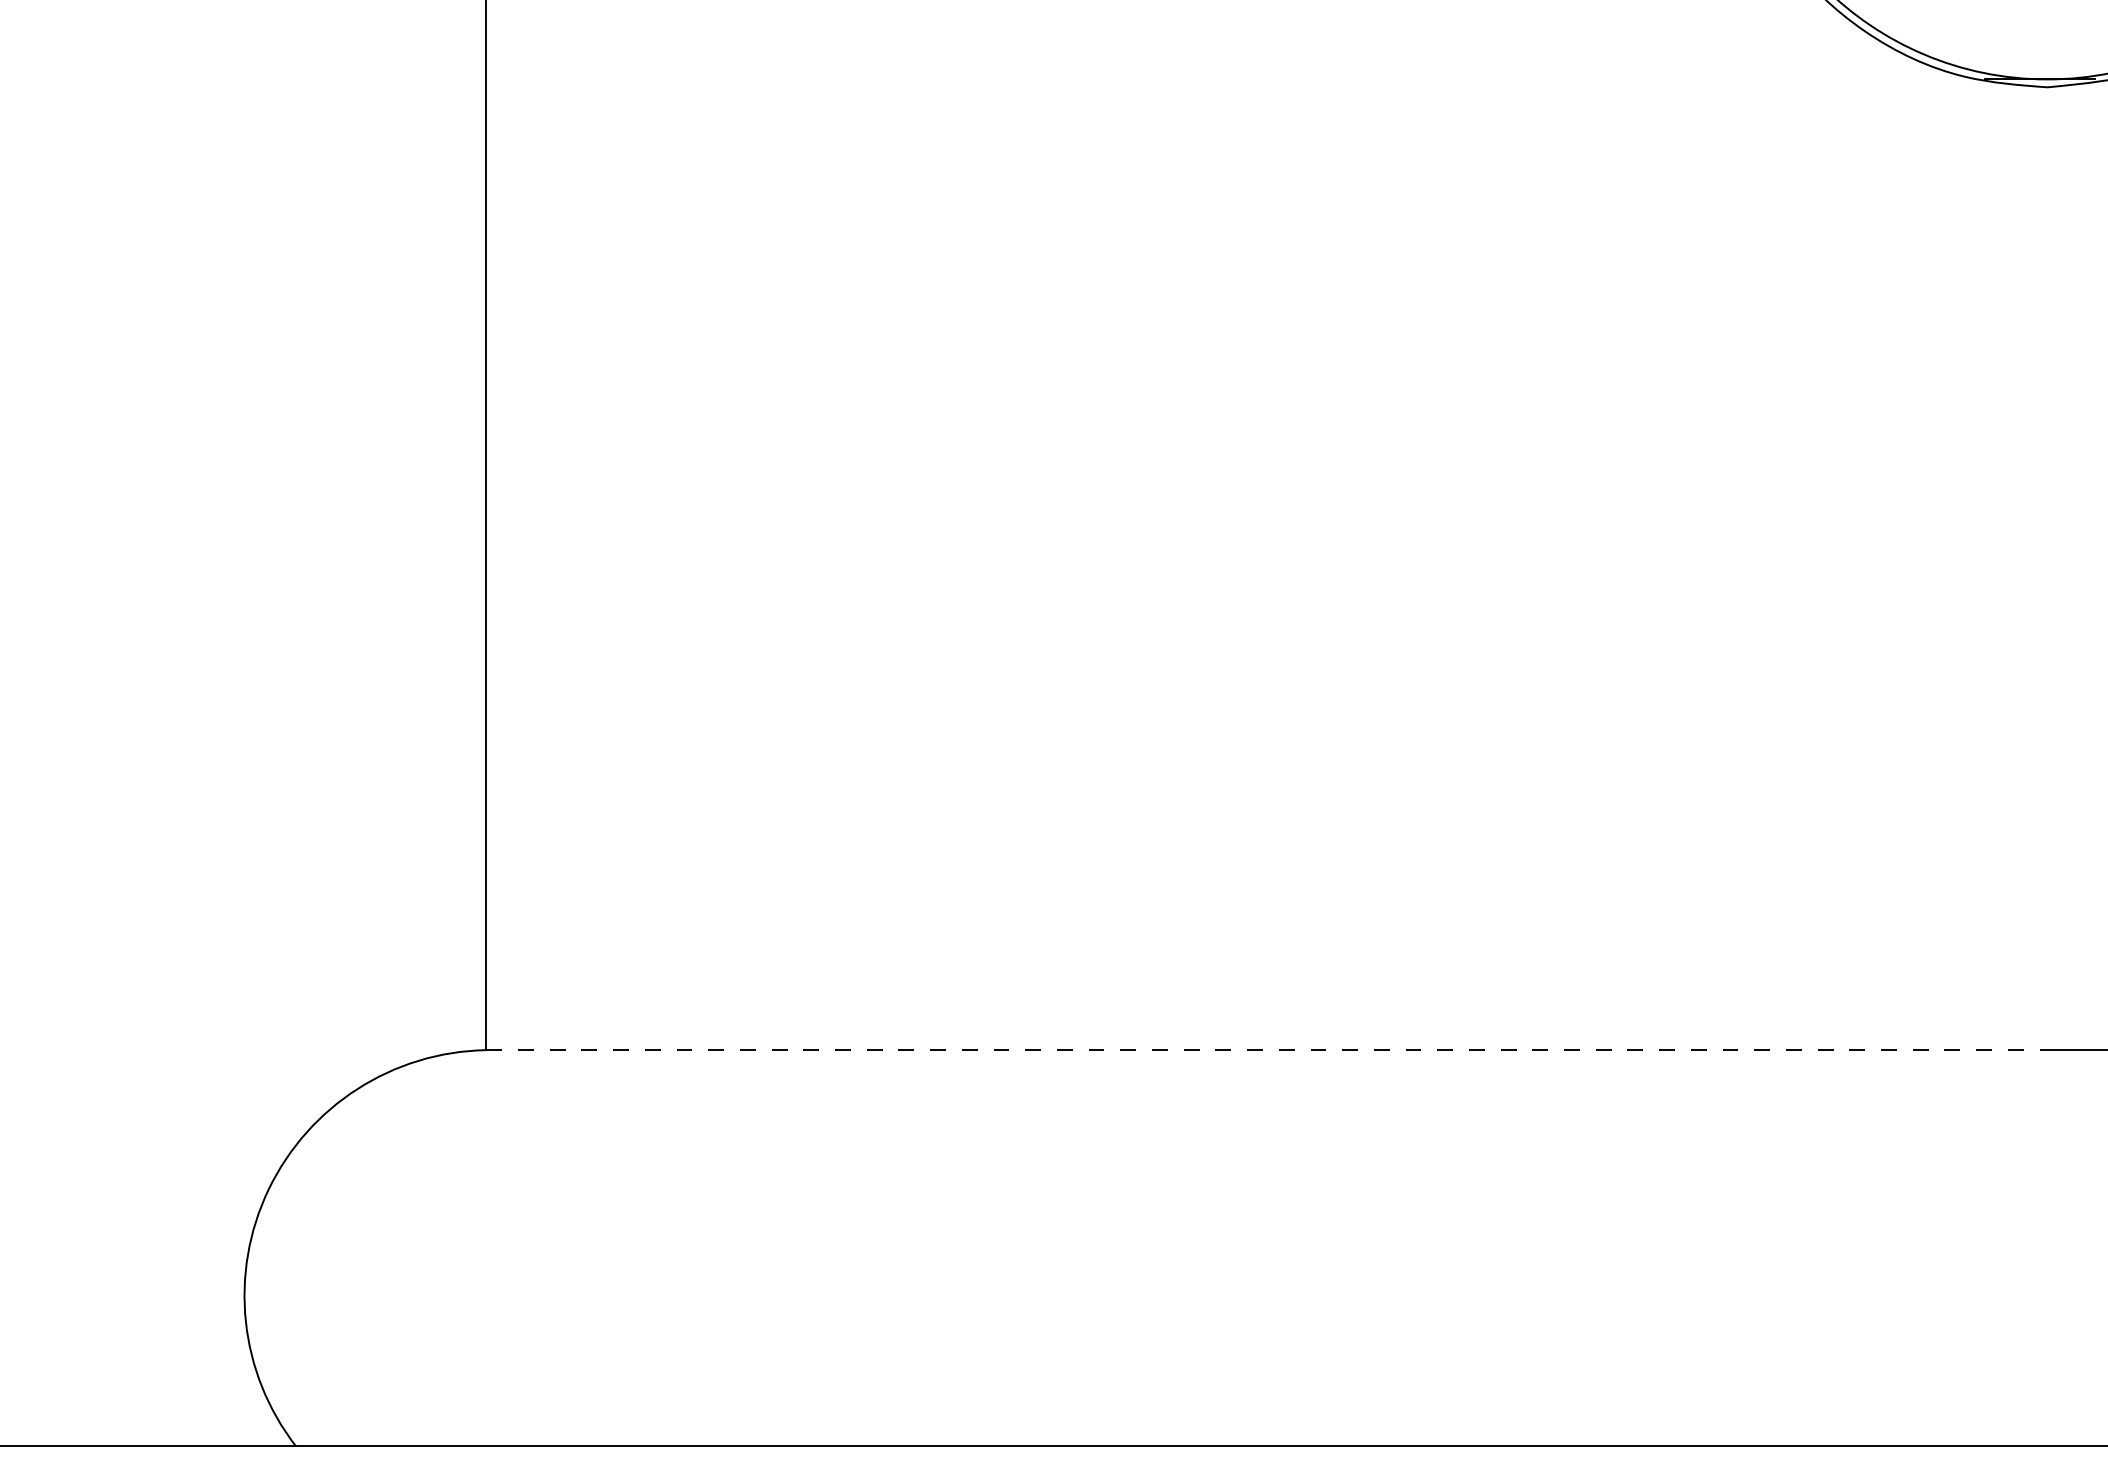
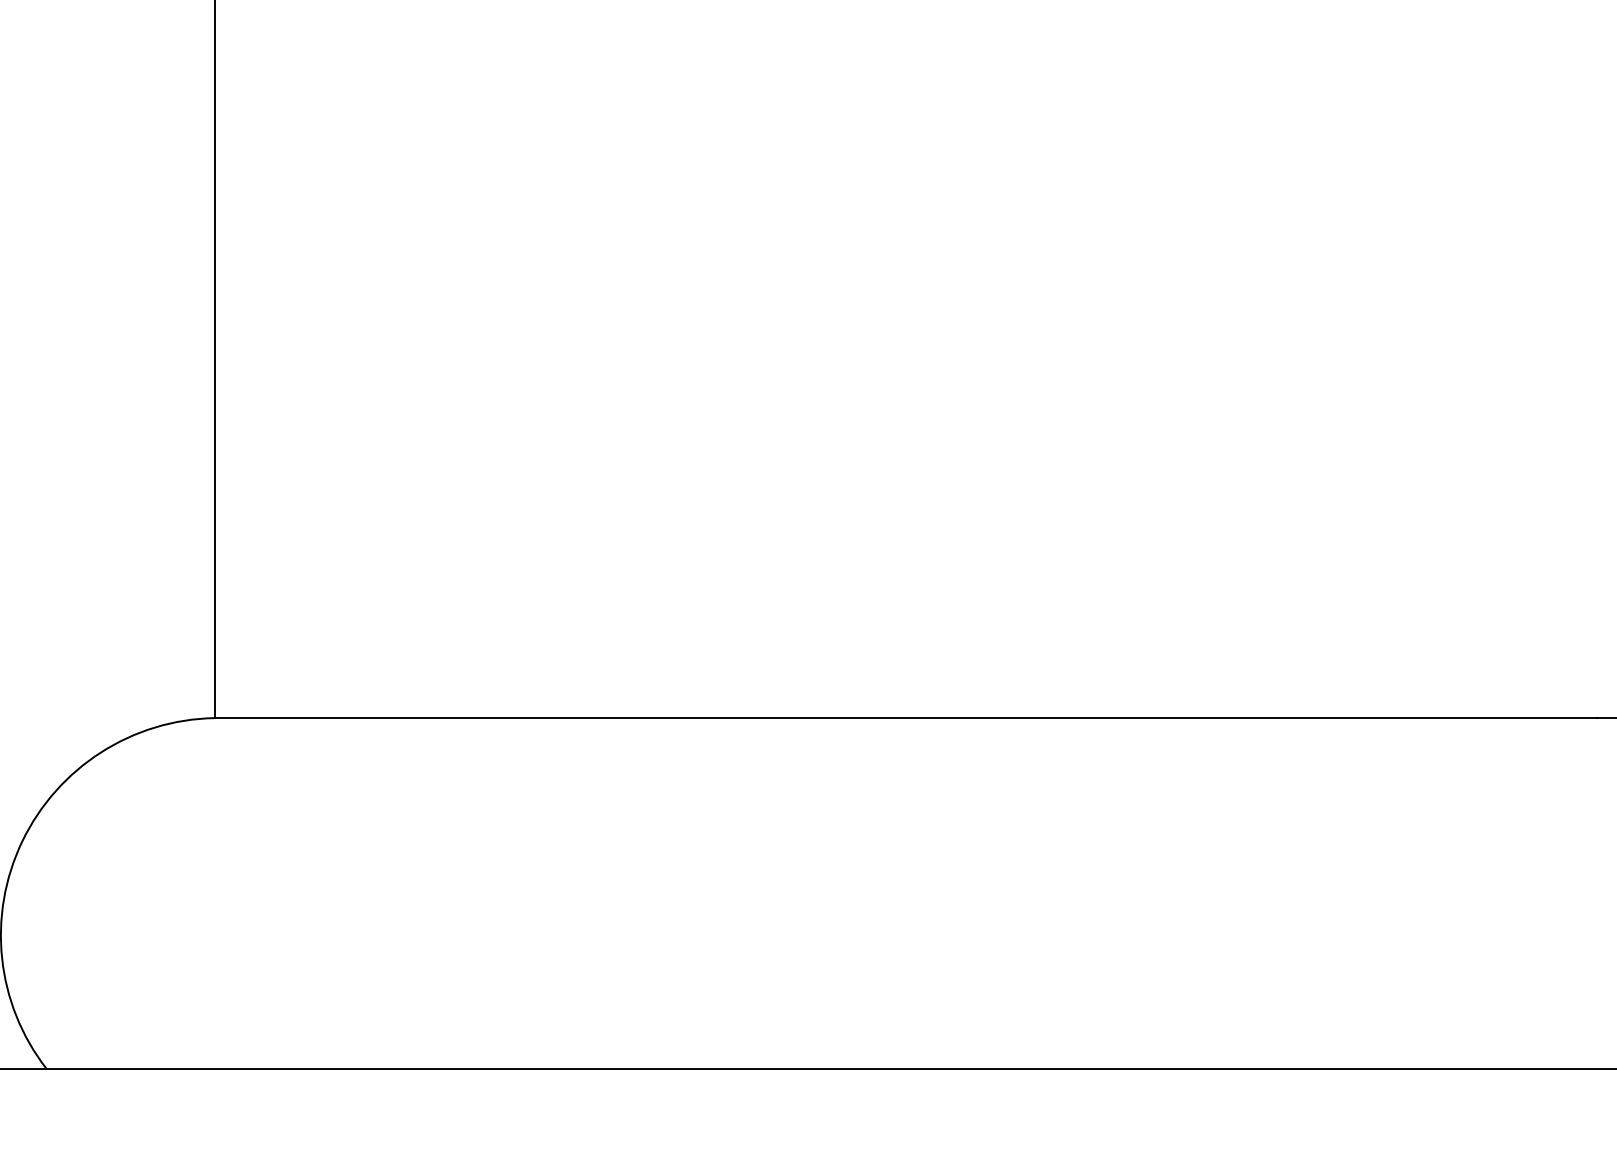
line: (1266, 1050) -> (905, 718), dashed -> solid

